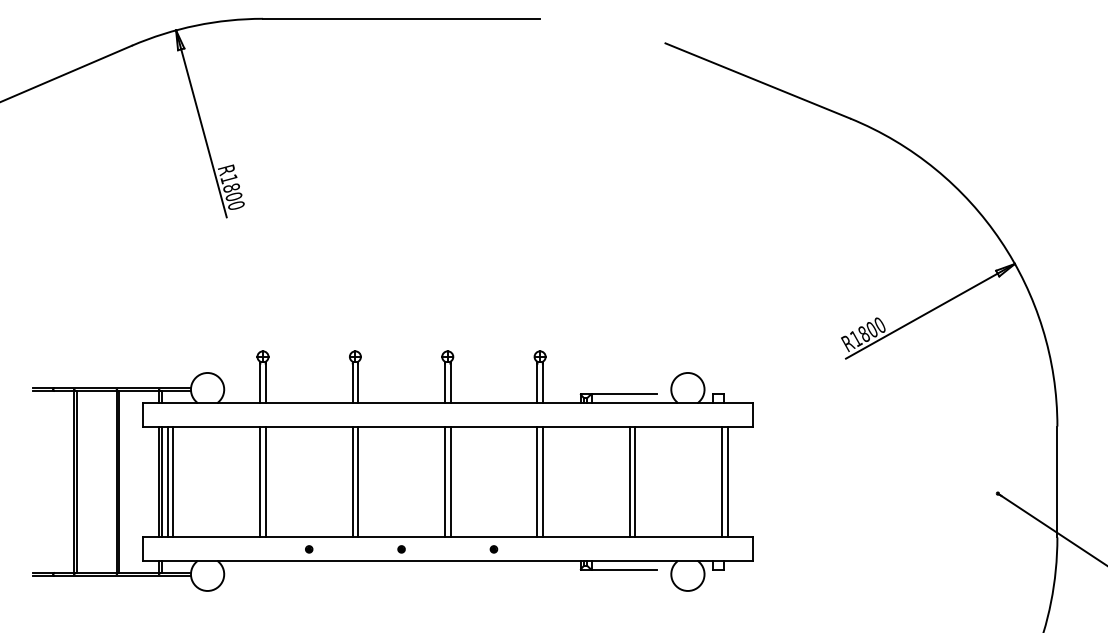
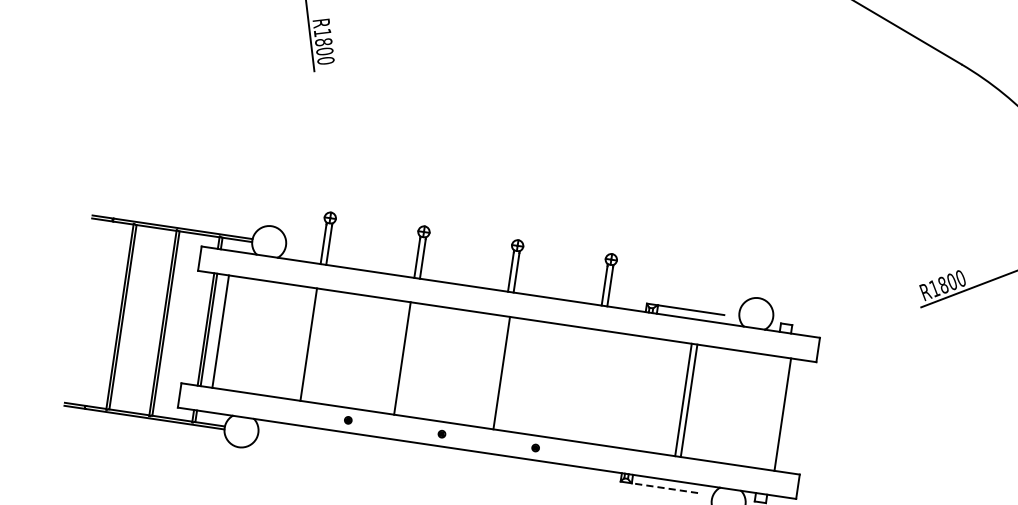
line: (167, 481) -> (214, 330), removed
line: (265, 481) -> (314, 344), removed
line: (358, 481) -> (408, 358), removed
line: (444, 481) -> (495, 371), removed
line: (537, 481) -> (590, 385), removed
line: (542, 481) -> (595, 386), removed
line: (722, 481) -> (777, 413), removed
line: (624, 569) -> (665, 487), solid -> dashed

